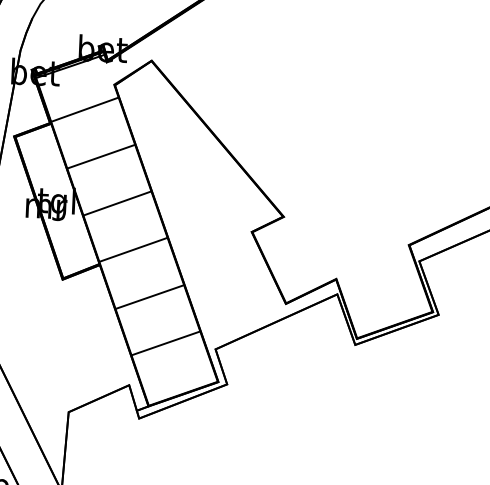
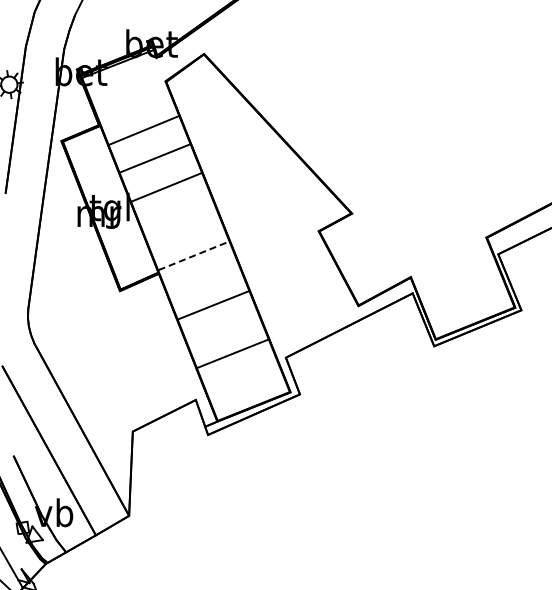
line: (84, 109) -> (144, 130), moved
line: (117, 203) -> (166, 187), moved
line: (134, 249) -> (194, 255), solid -> dashed

